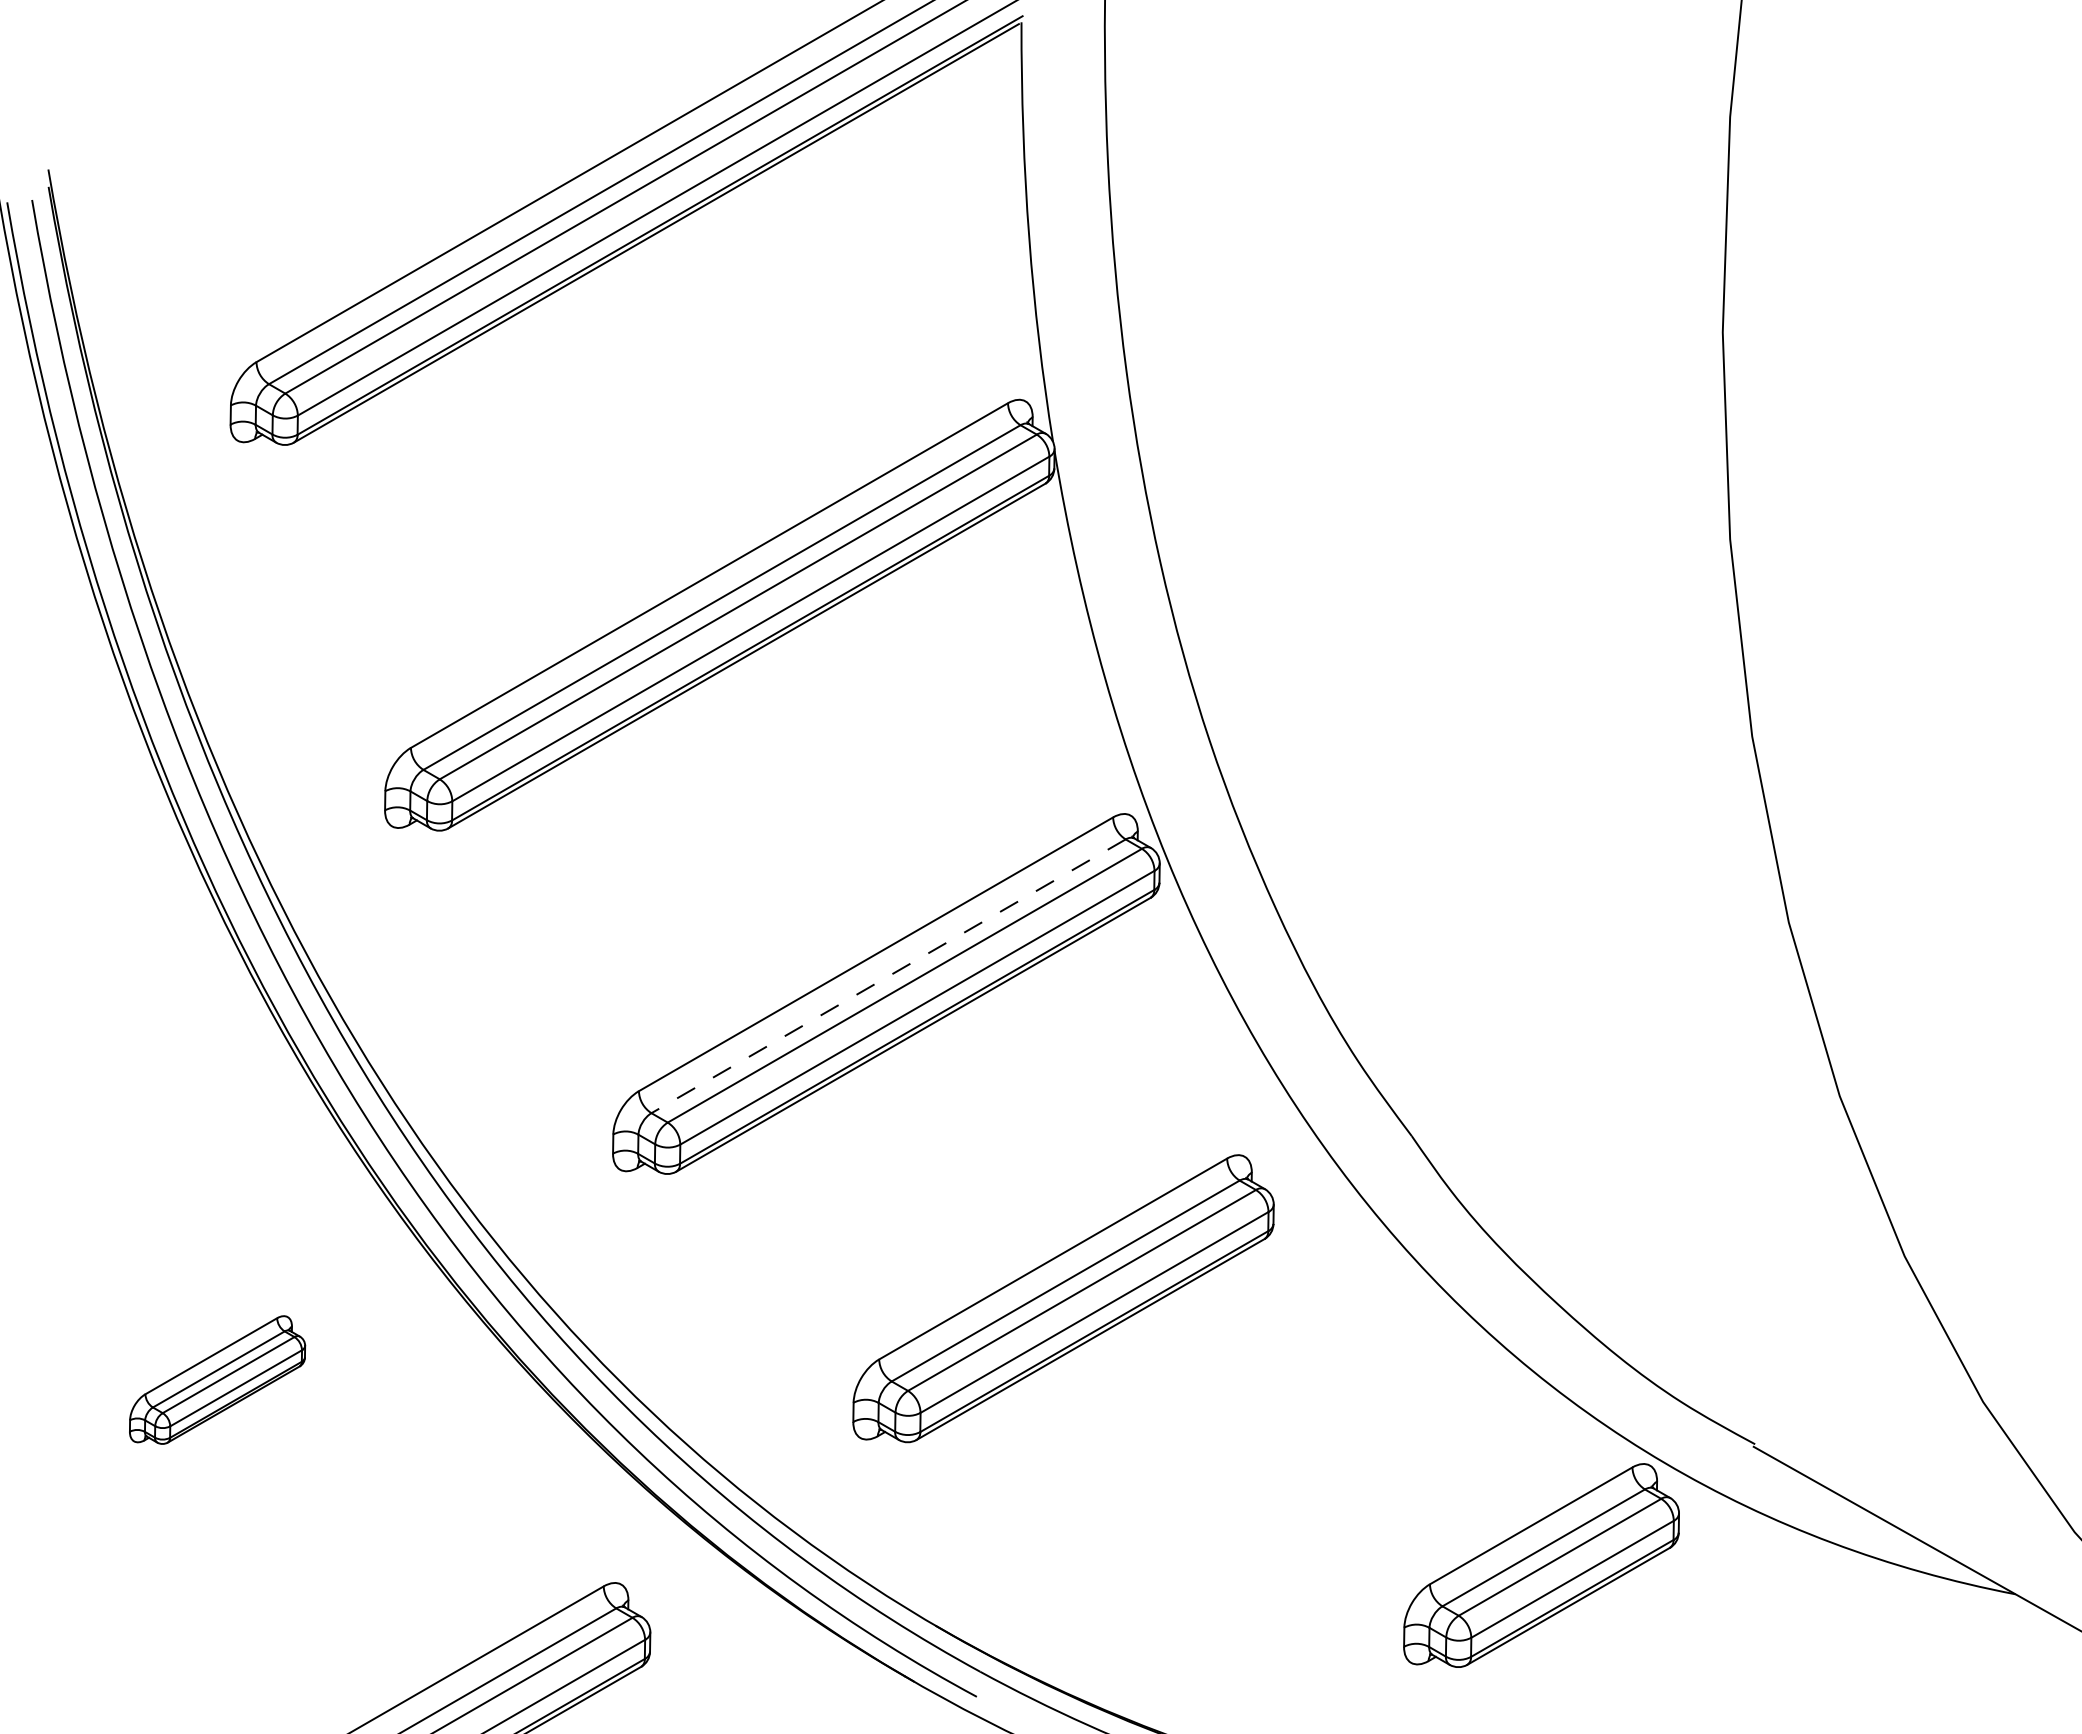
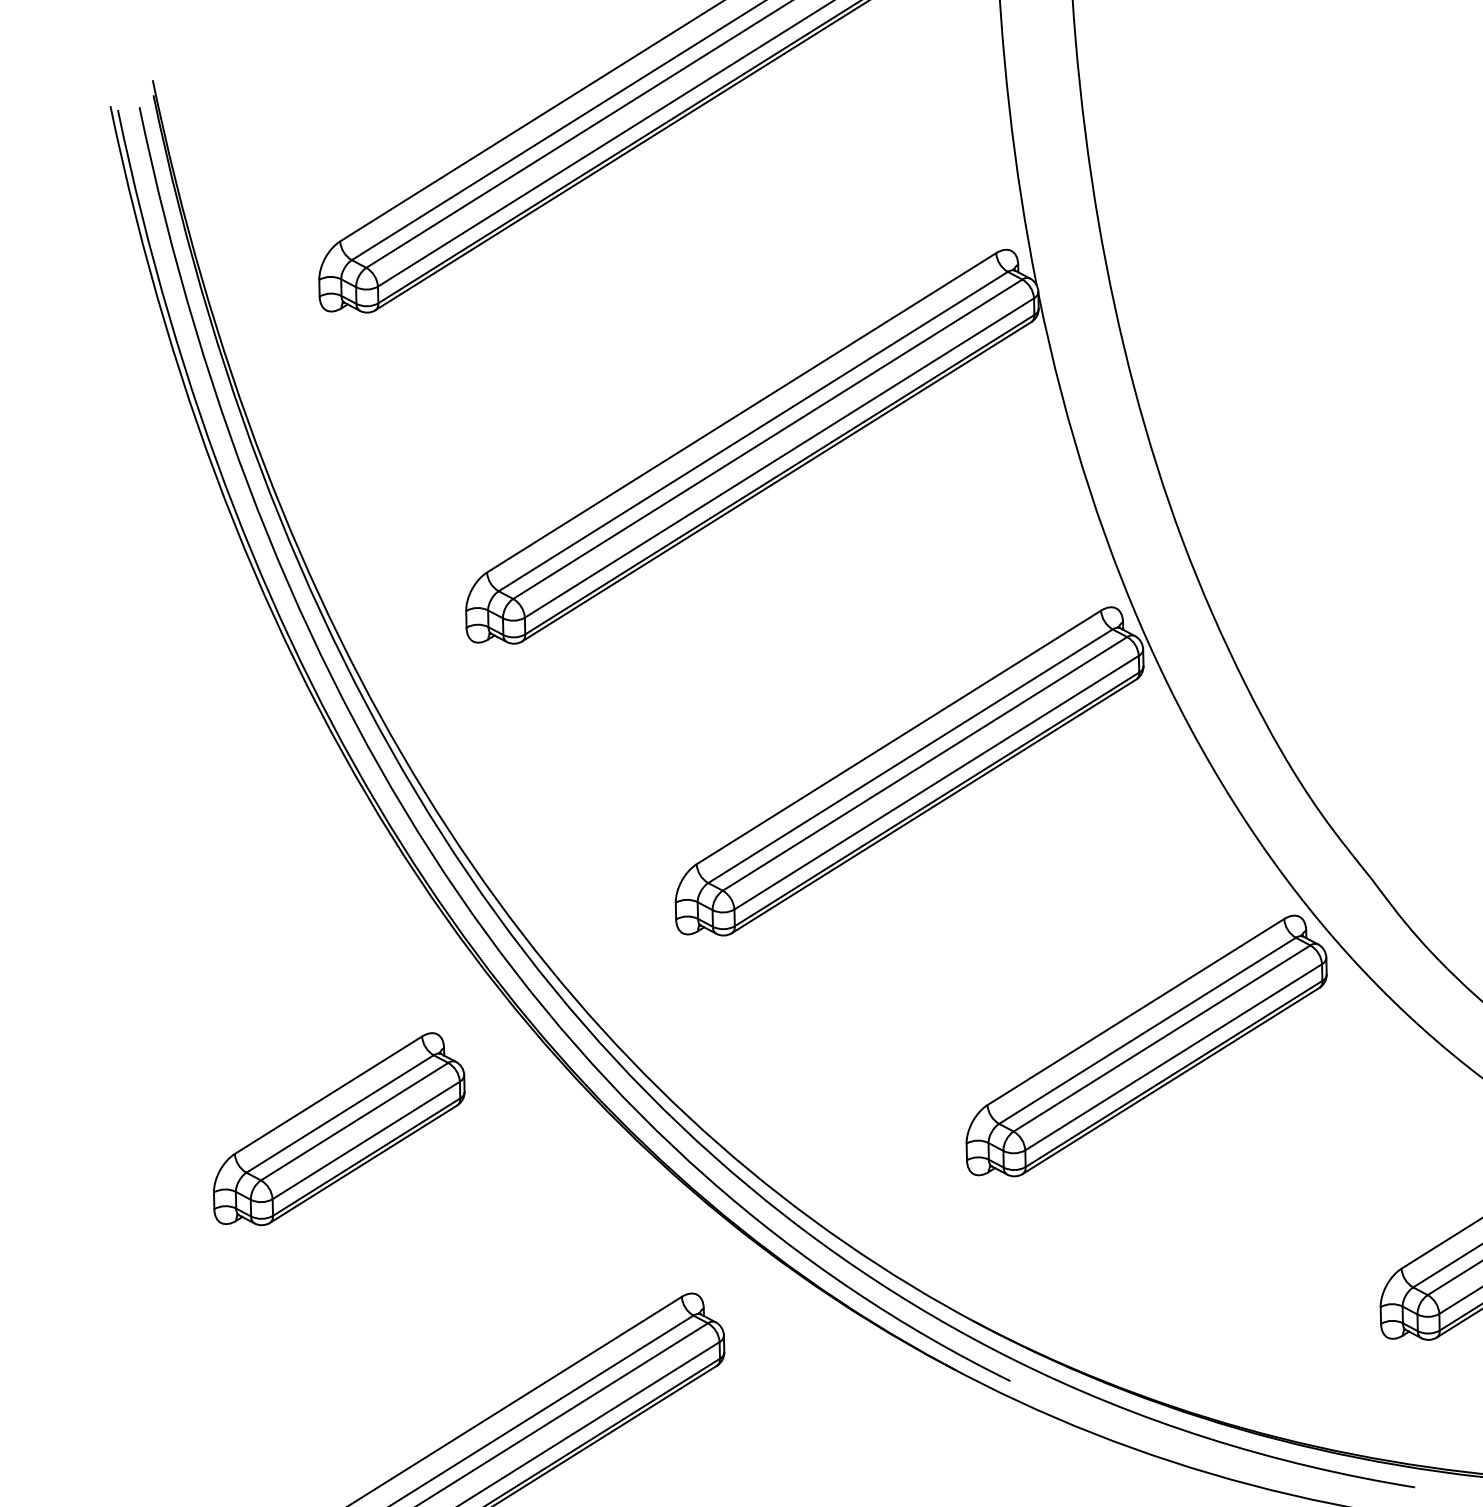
line: (888, 976) -> (910, 756), dashed -> solid
part: (1063, 1298) -> (1146, 1046), moved
part: (217, 1379) -> (338, 1128), size x1.67

